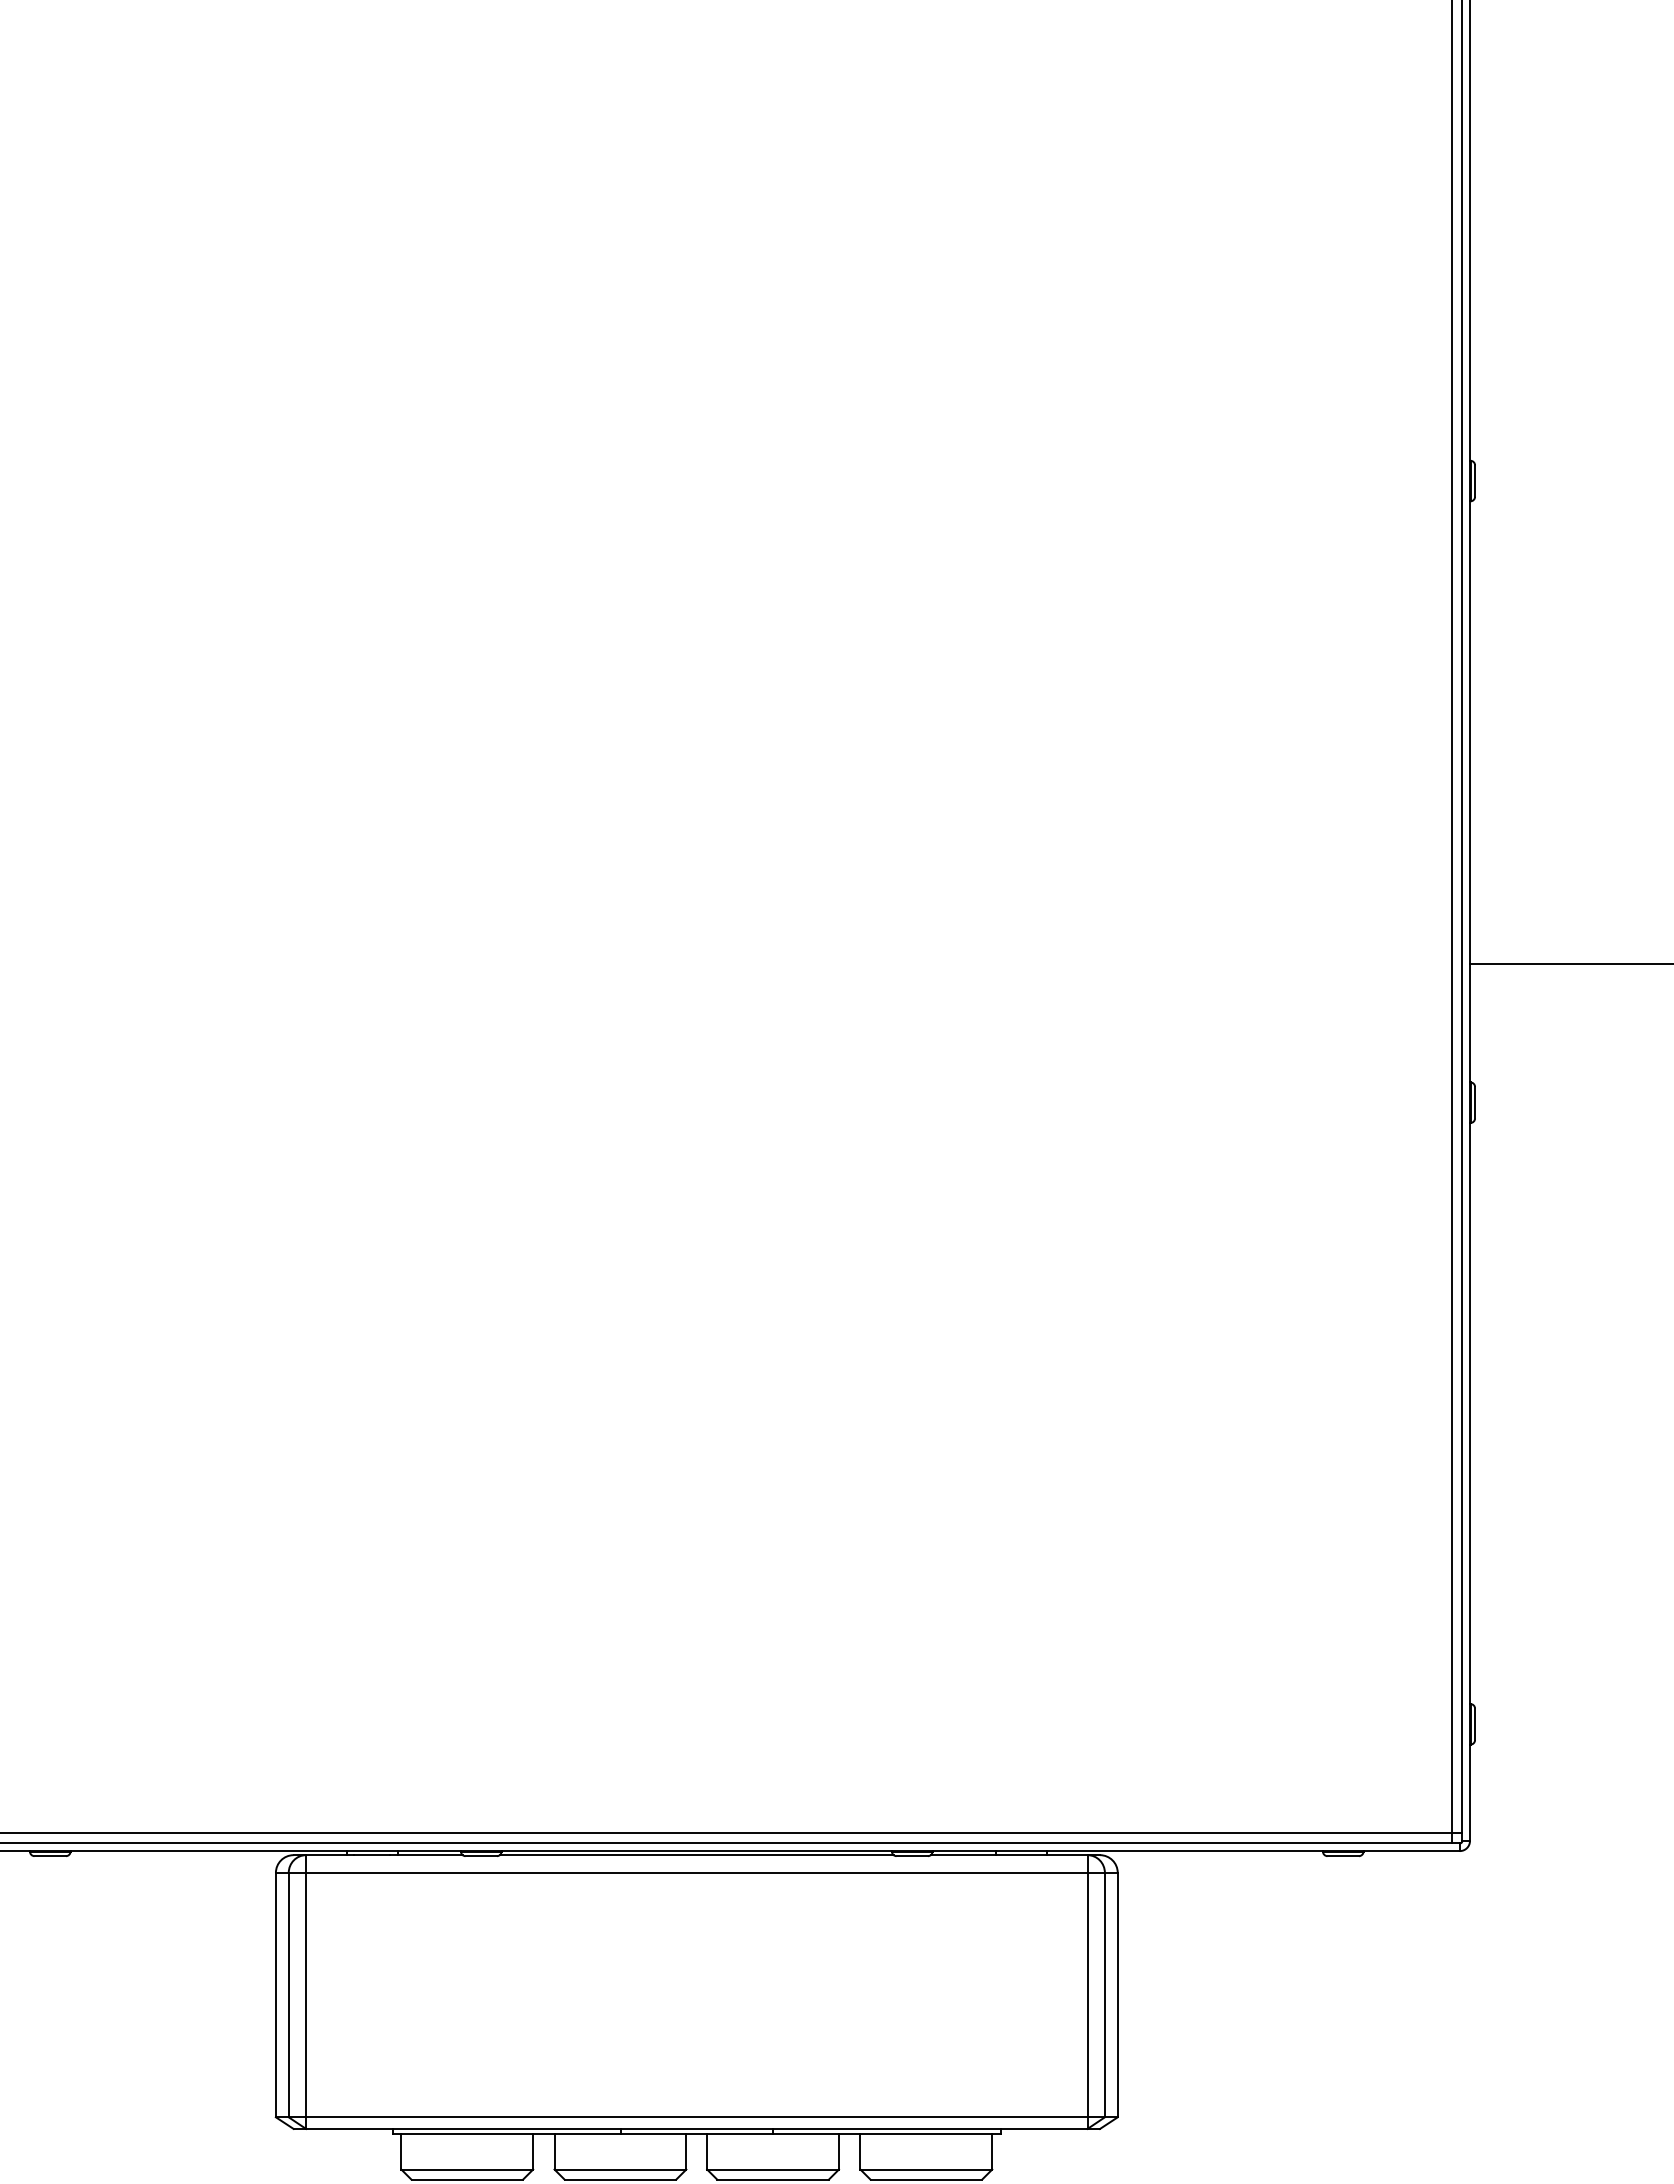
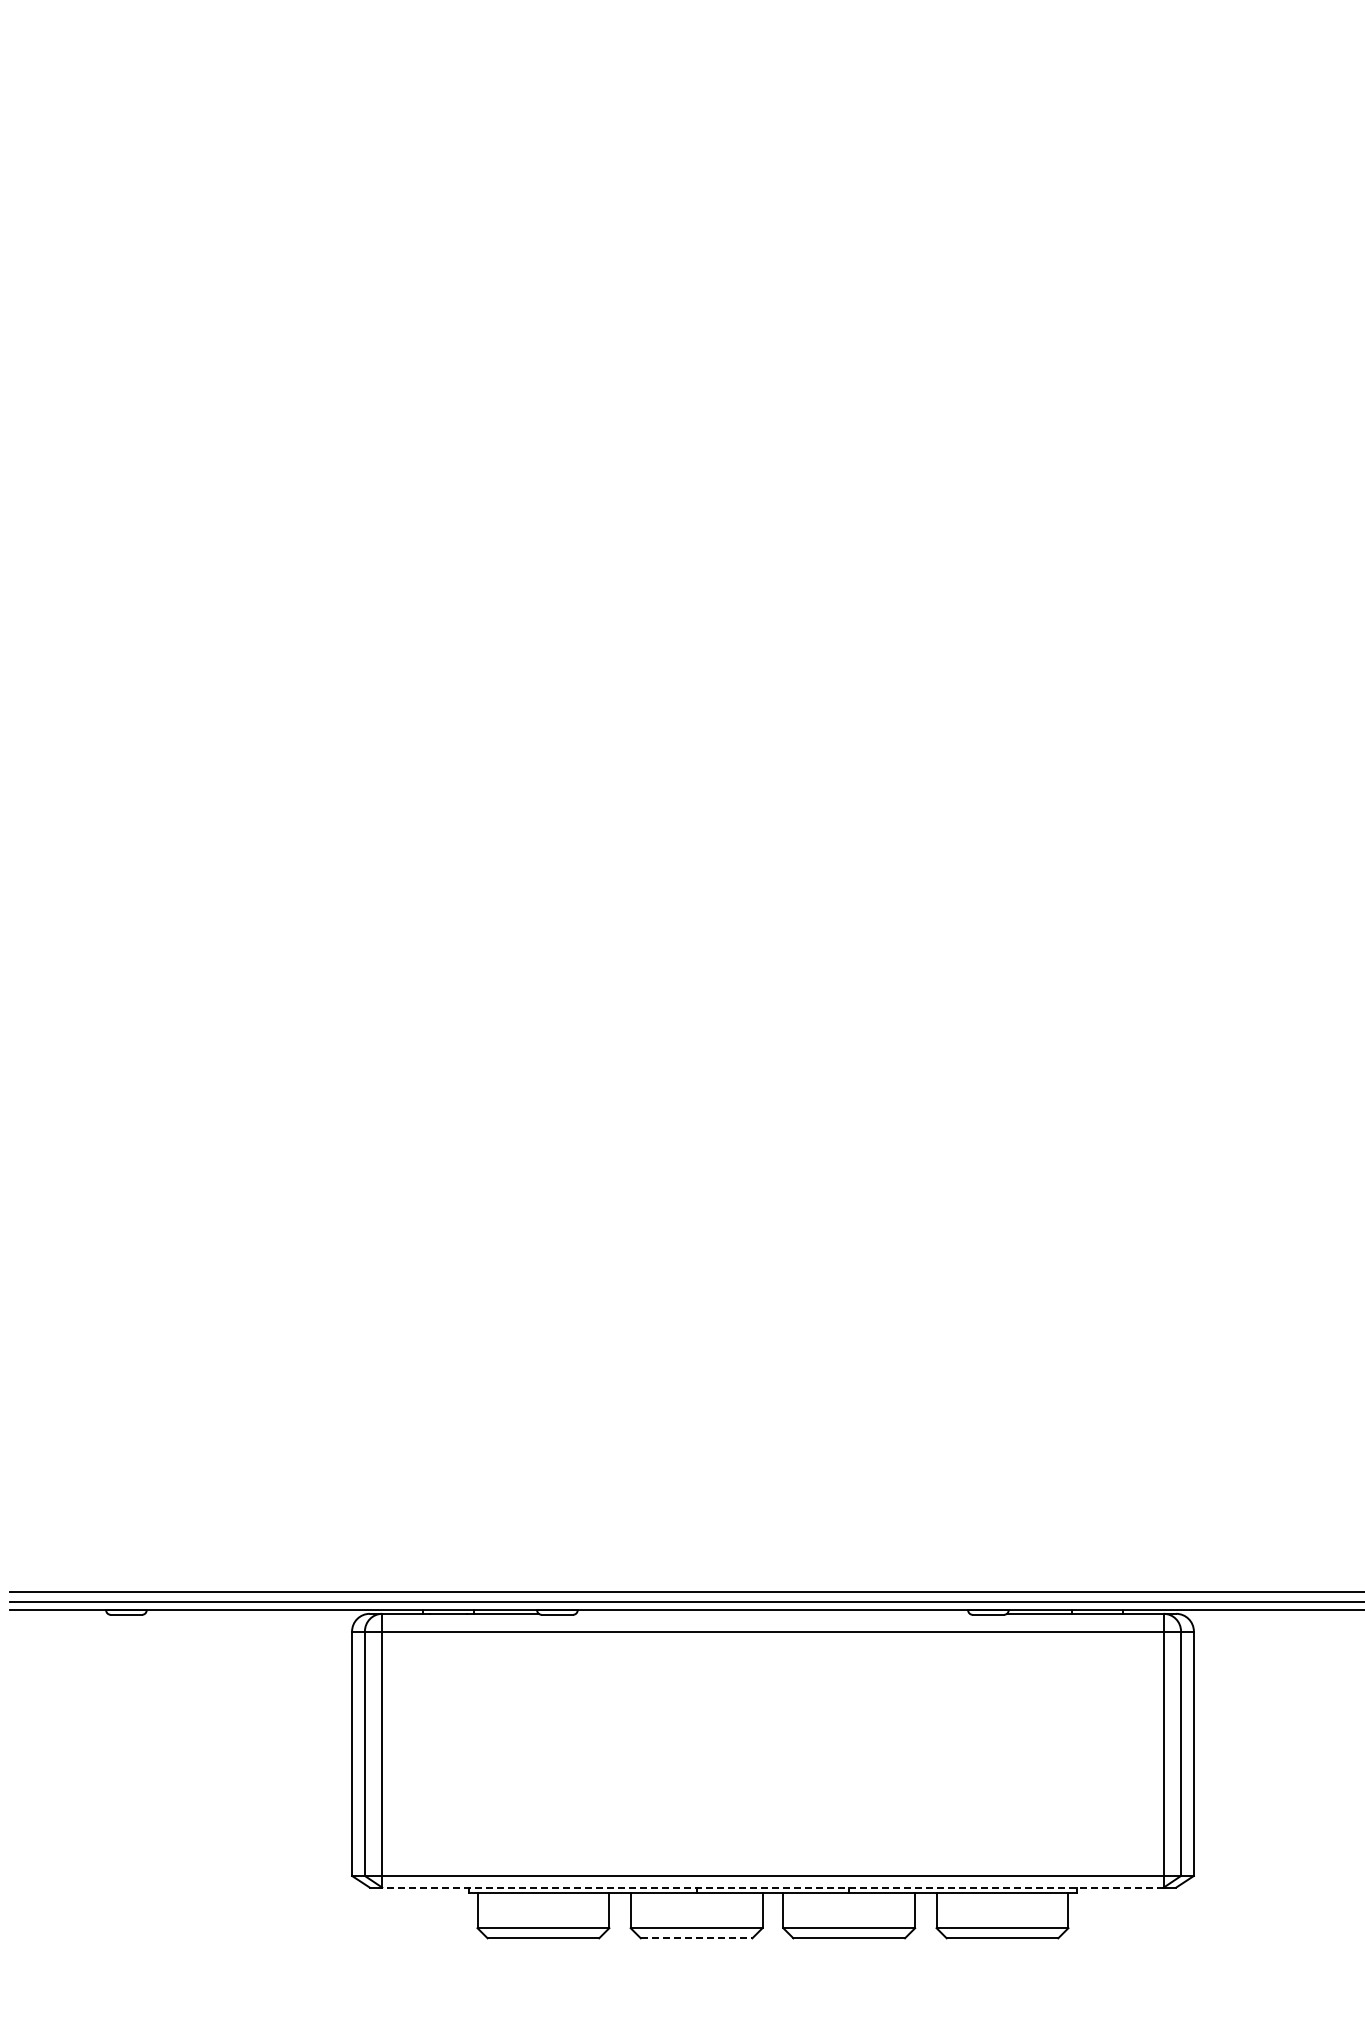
line: (696, 1855) -> (772, 1614), removed
line: (696, 2128) -> (772, 1887), solid -> dashed
line: (620, 2179) -> (696, 1938), solid -> dashed

